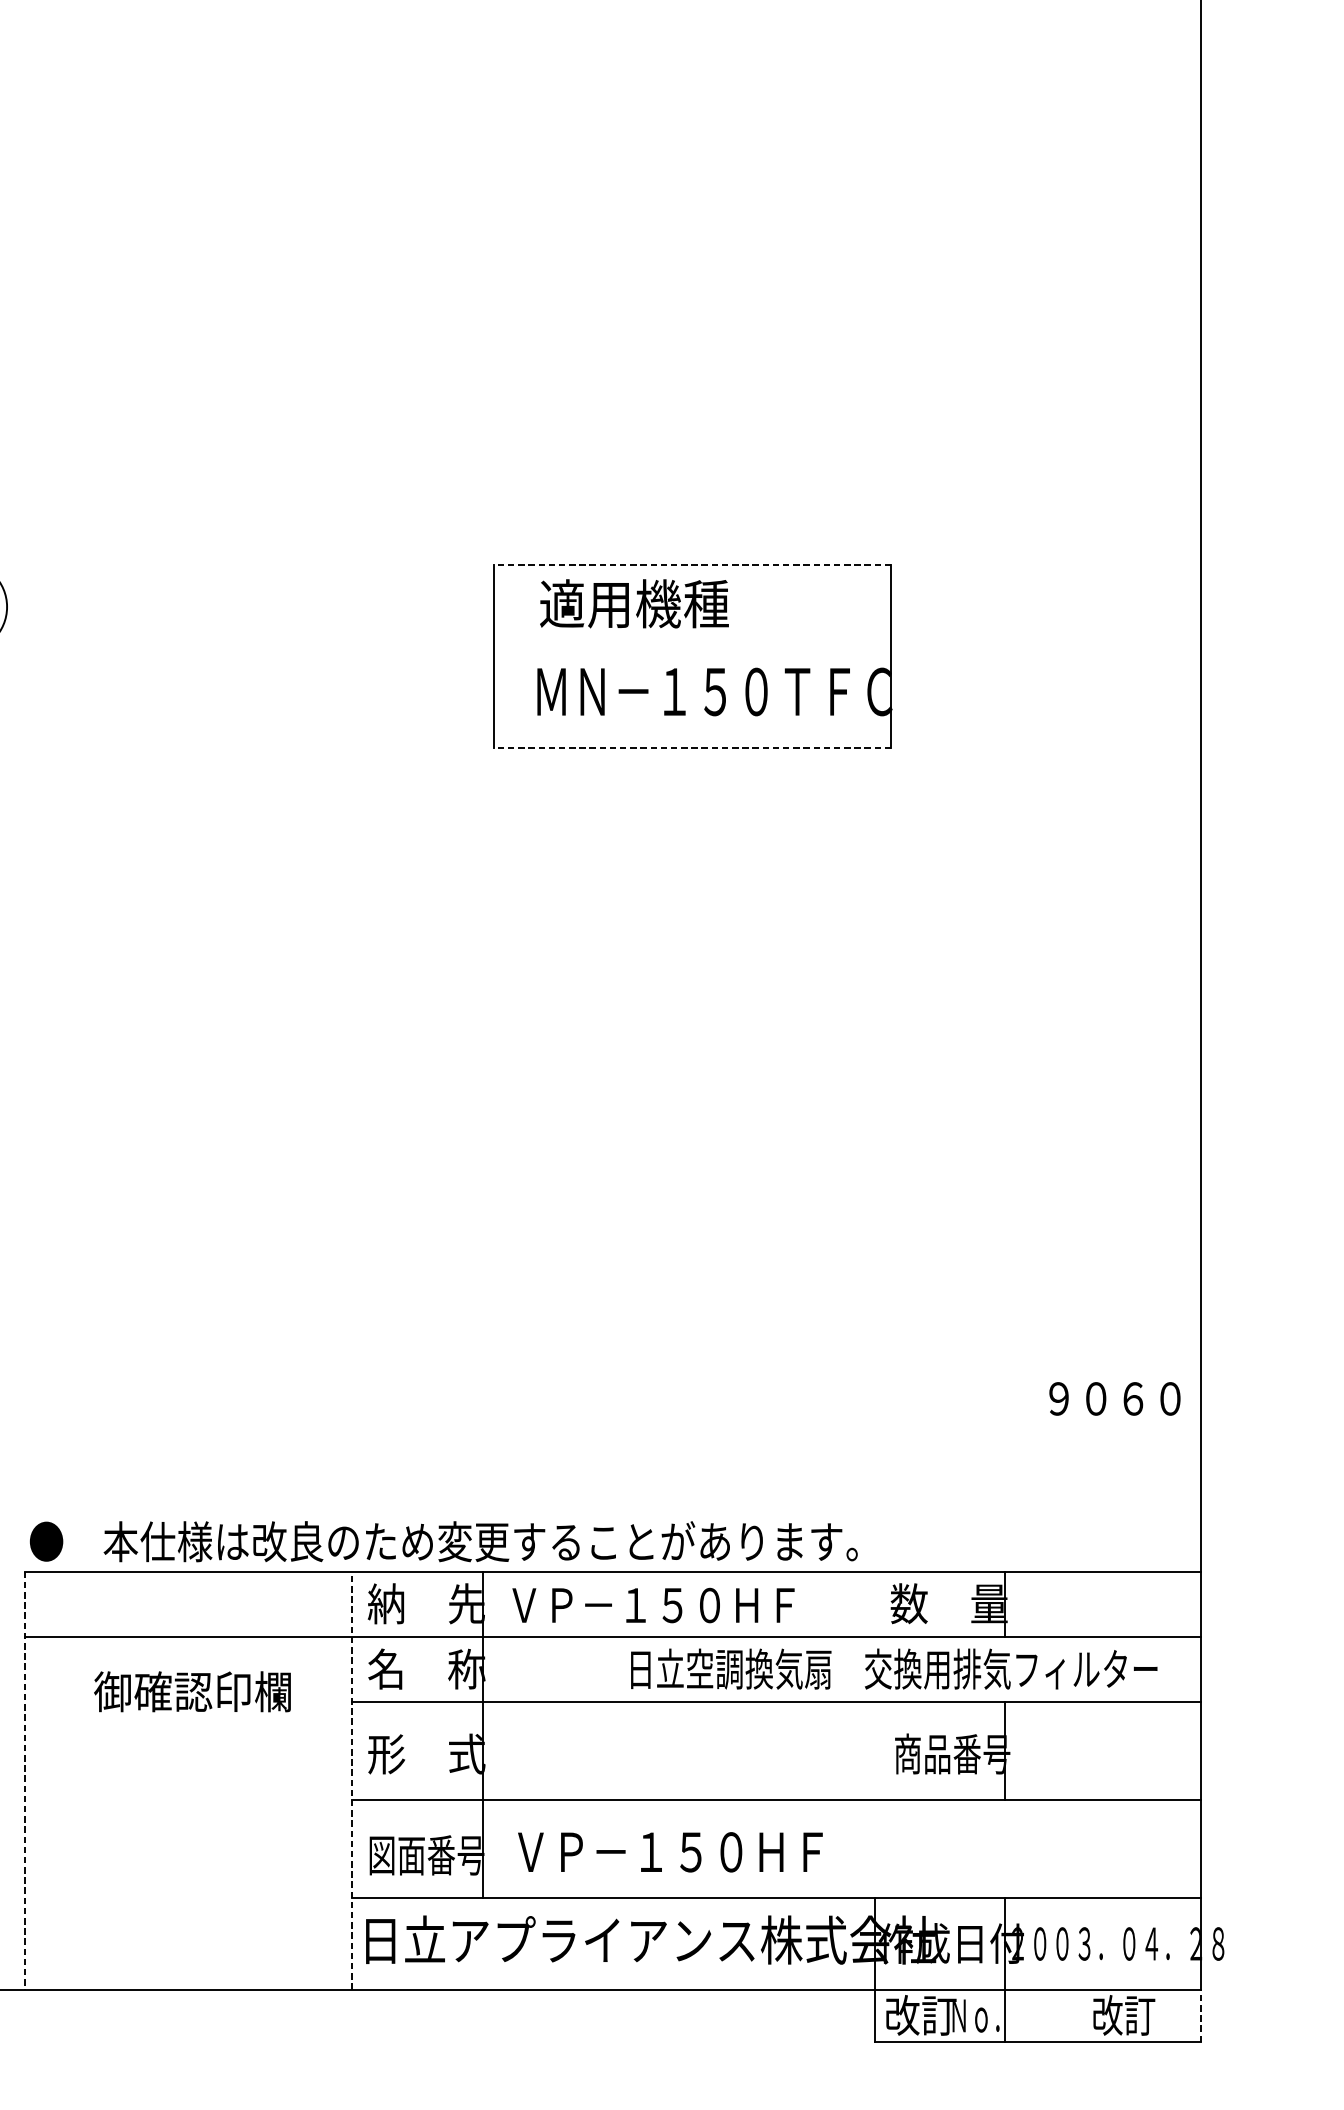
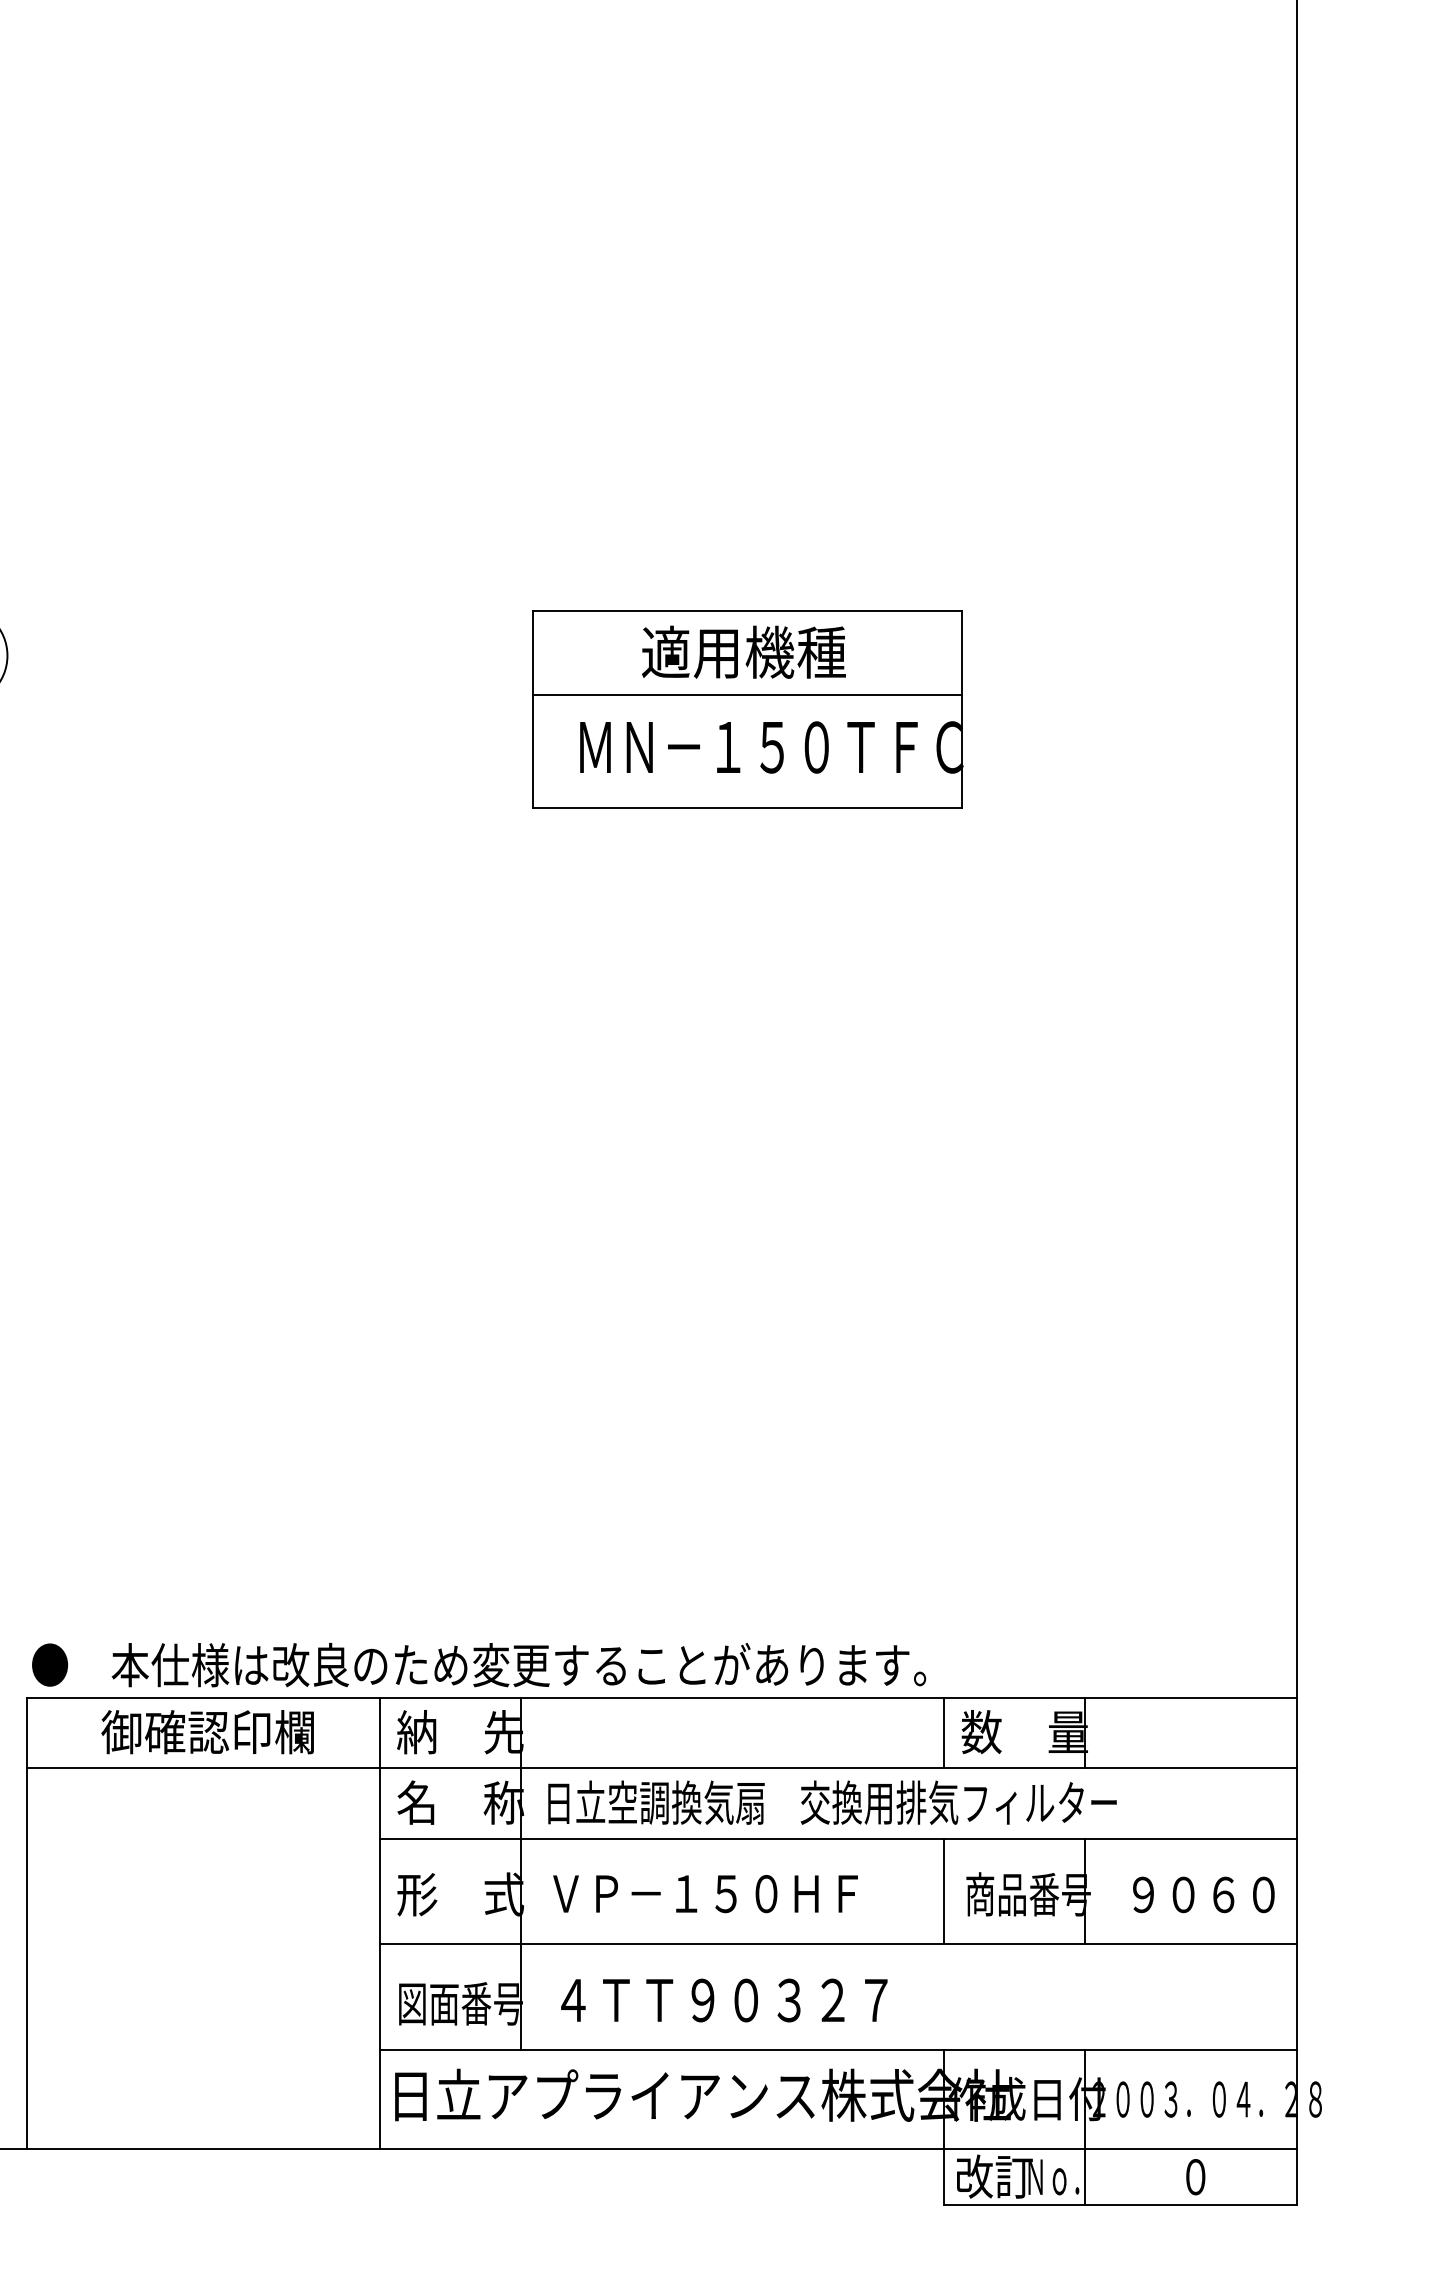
line: (692, 565) -> (747, 610), dashed -> solid
text: (634, 603) -> (743, 651), moved
line: (692, 643) -> (747, 695), added
line: (692, 748) -> (747, 808), dashed -> solid
text: (1114, 1398) -> (1203, 1894), moved
line: (874, 1604) -> (944, 1732), added
text: (653, 1605) -> (705, 1894), moved
text: (894, 1668) -> (832, 1802), moved
text: (192, 1692) -> (207, 1732), moved
line: (874, 1751) -> (944, 1891), added
line: (25, 1780) -> (27, 1923), dashed -> solid
line: (351, 1780) -> (379, 1923), dashed -> solid
text: (670, 1852) -> (723, 2000), ＶＰ－１５０ＨＦ -> ４ＴＴ９０３２７
text: (1123, 2015) -> (1213, 2176), 改訂 -> ０
line: (1200, 2015) -> (1296, 2176), dashed -> solid

